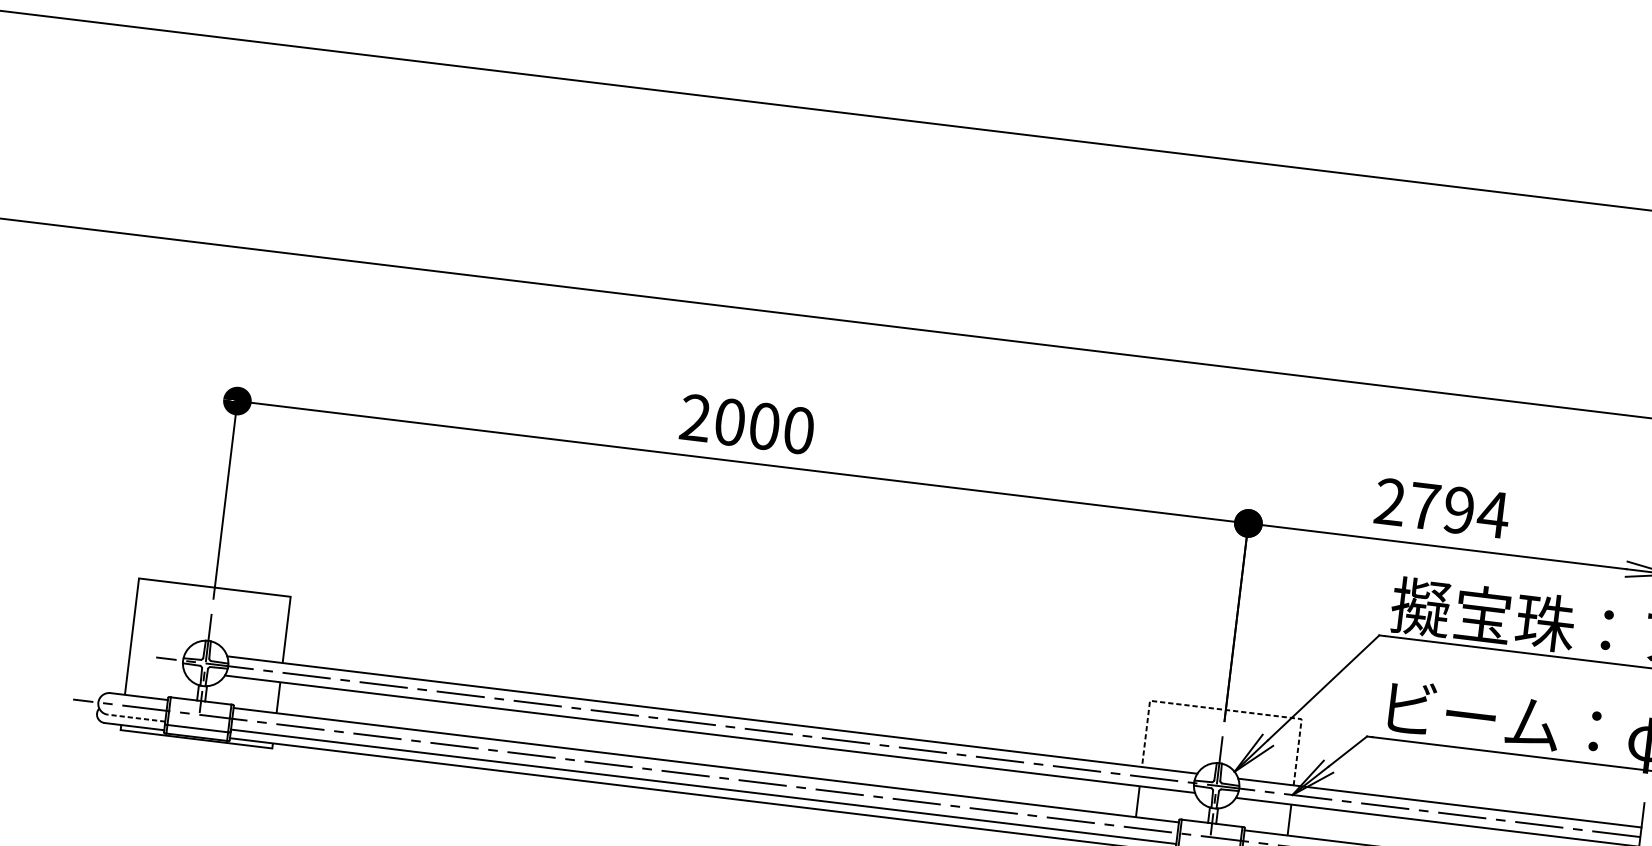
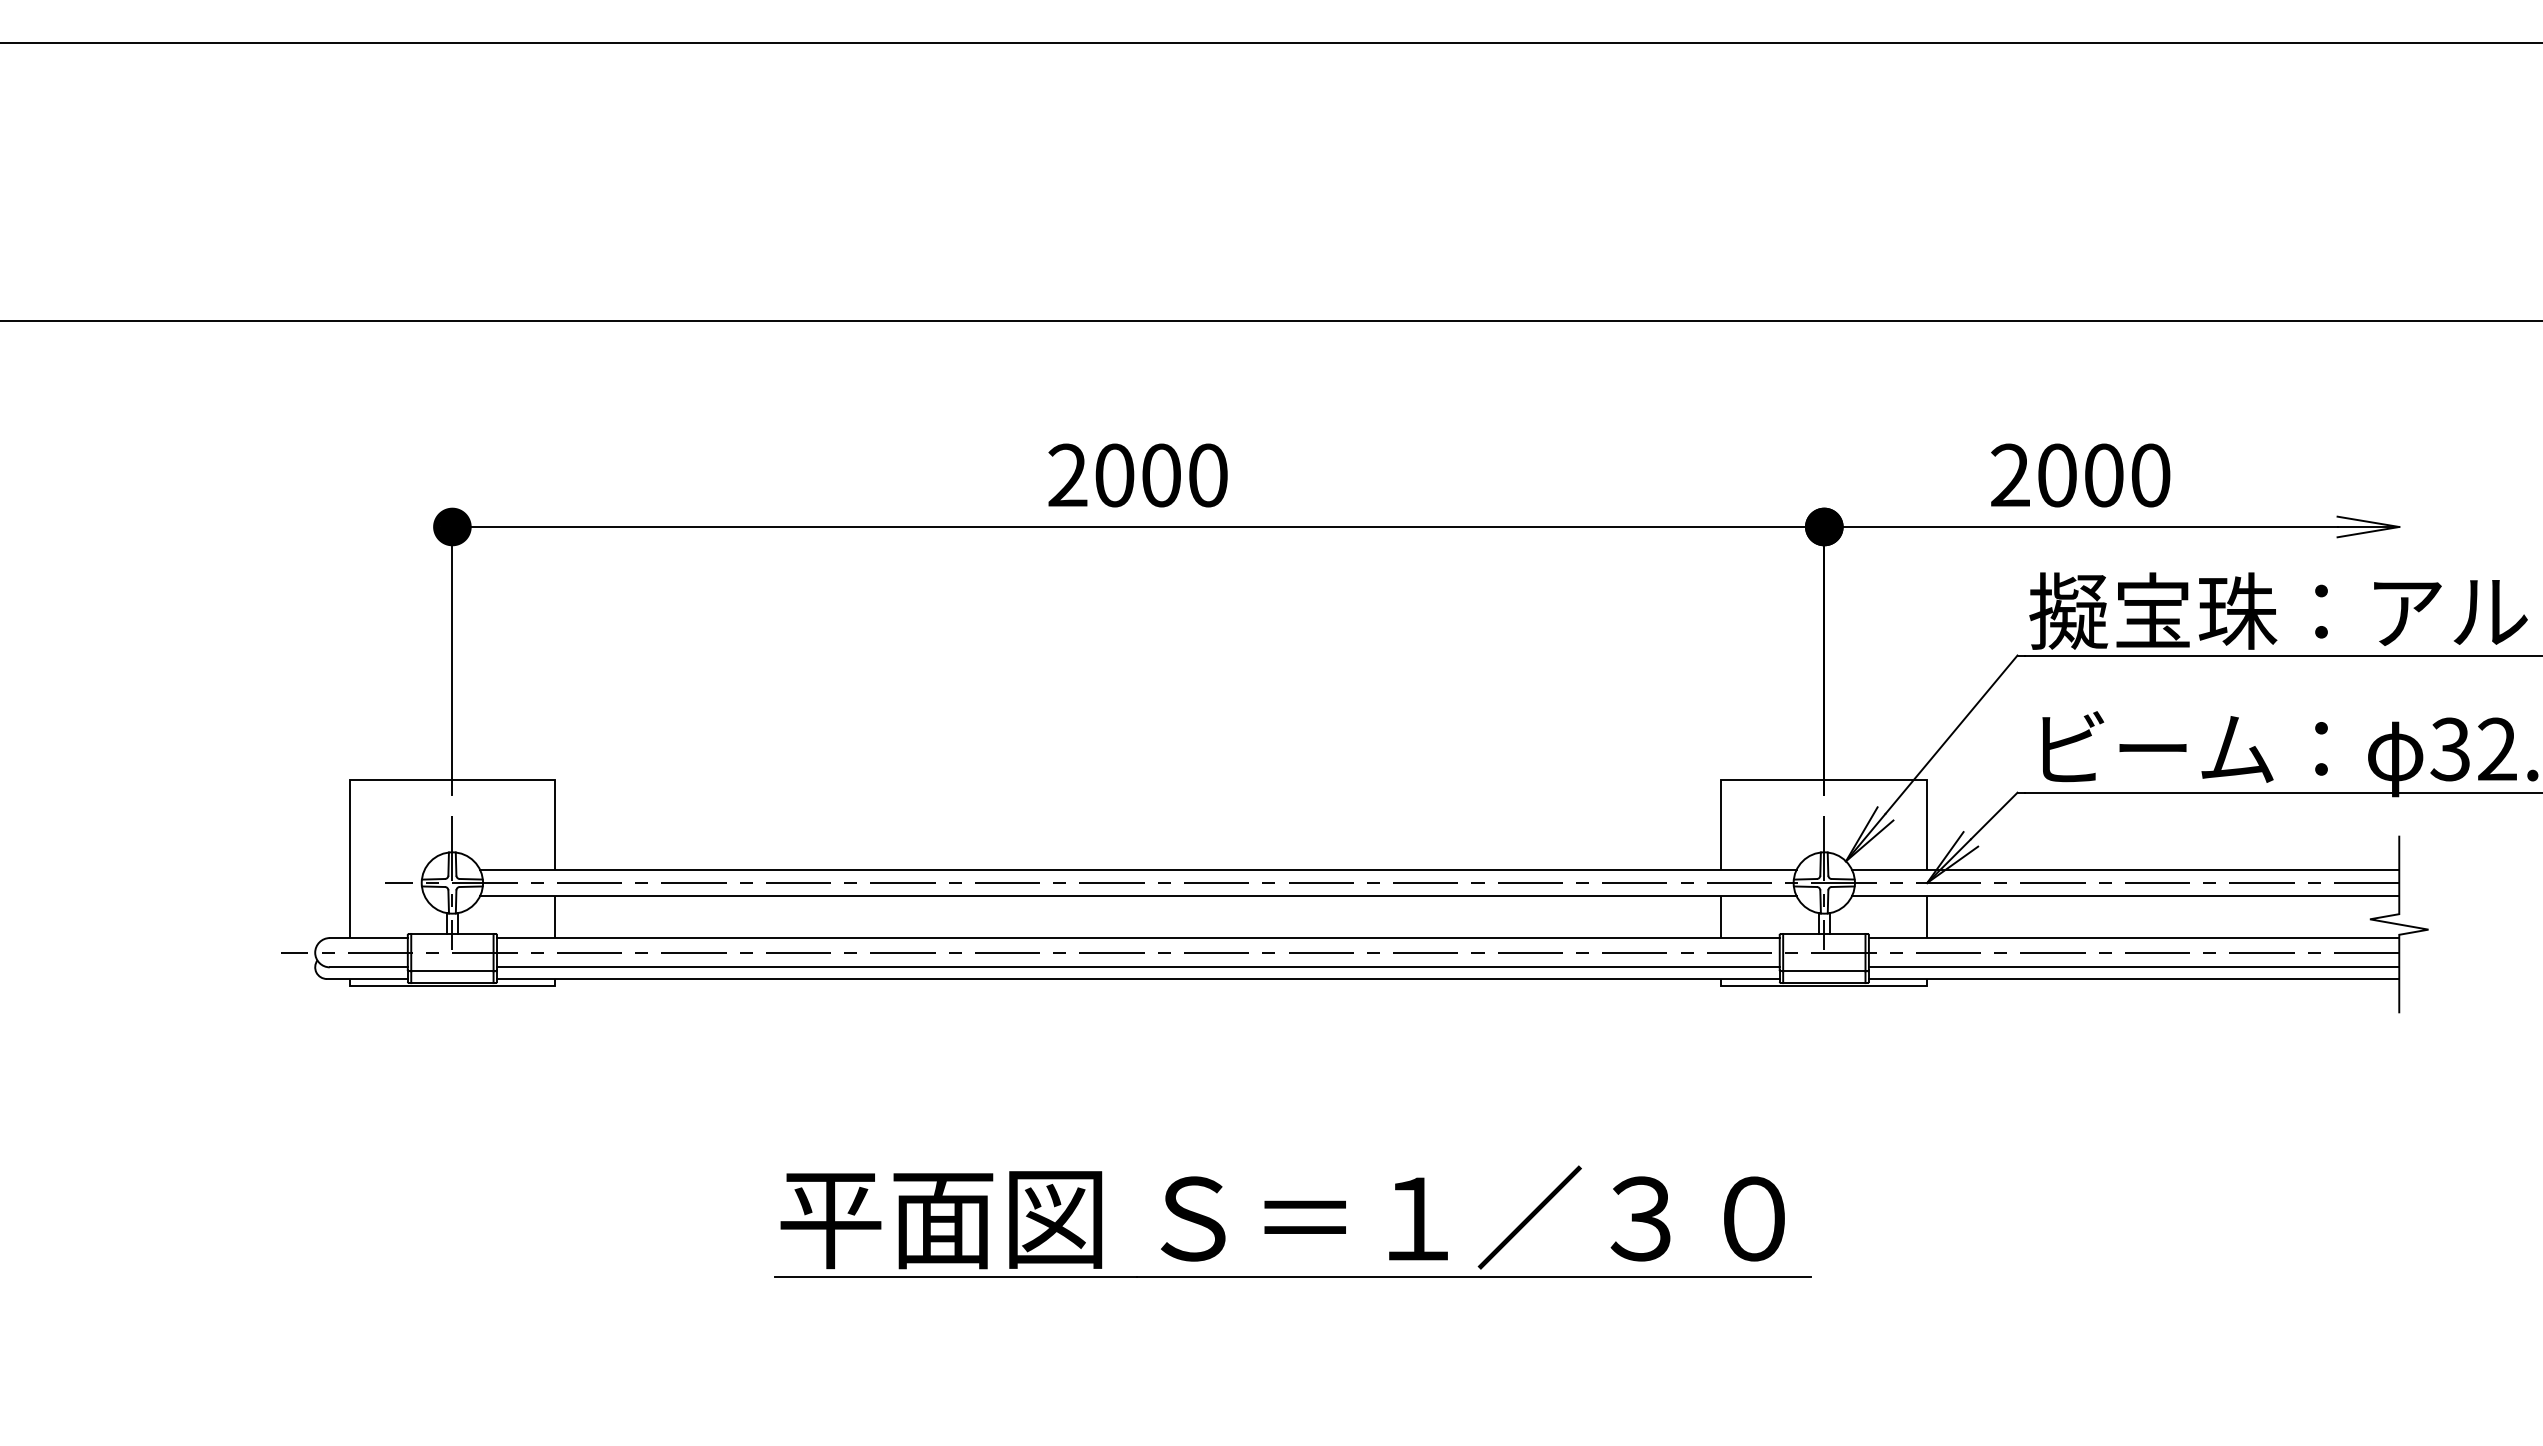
text: (1459, 510) -> (2104, 475), 2794 -> 2000
line: (1225, 710) -> (1824, 780), dashed -> solid
line: (136, 718) -> (368, 967), dashed -> solid

